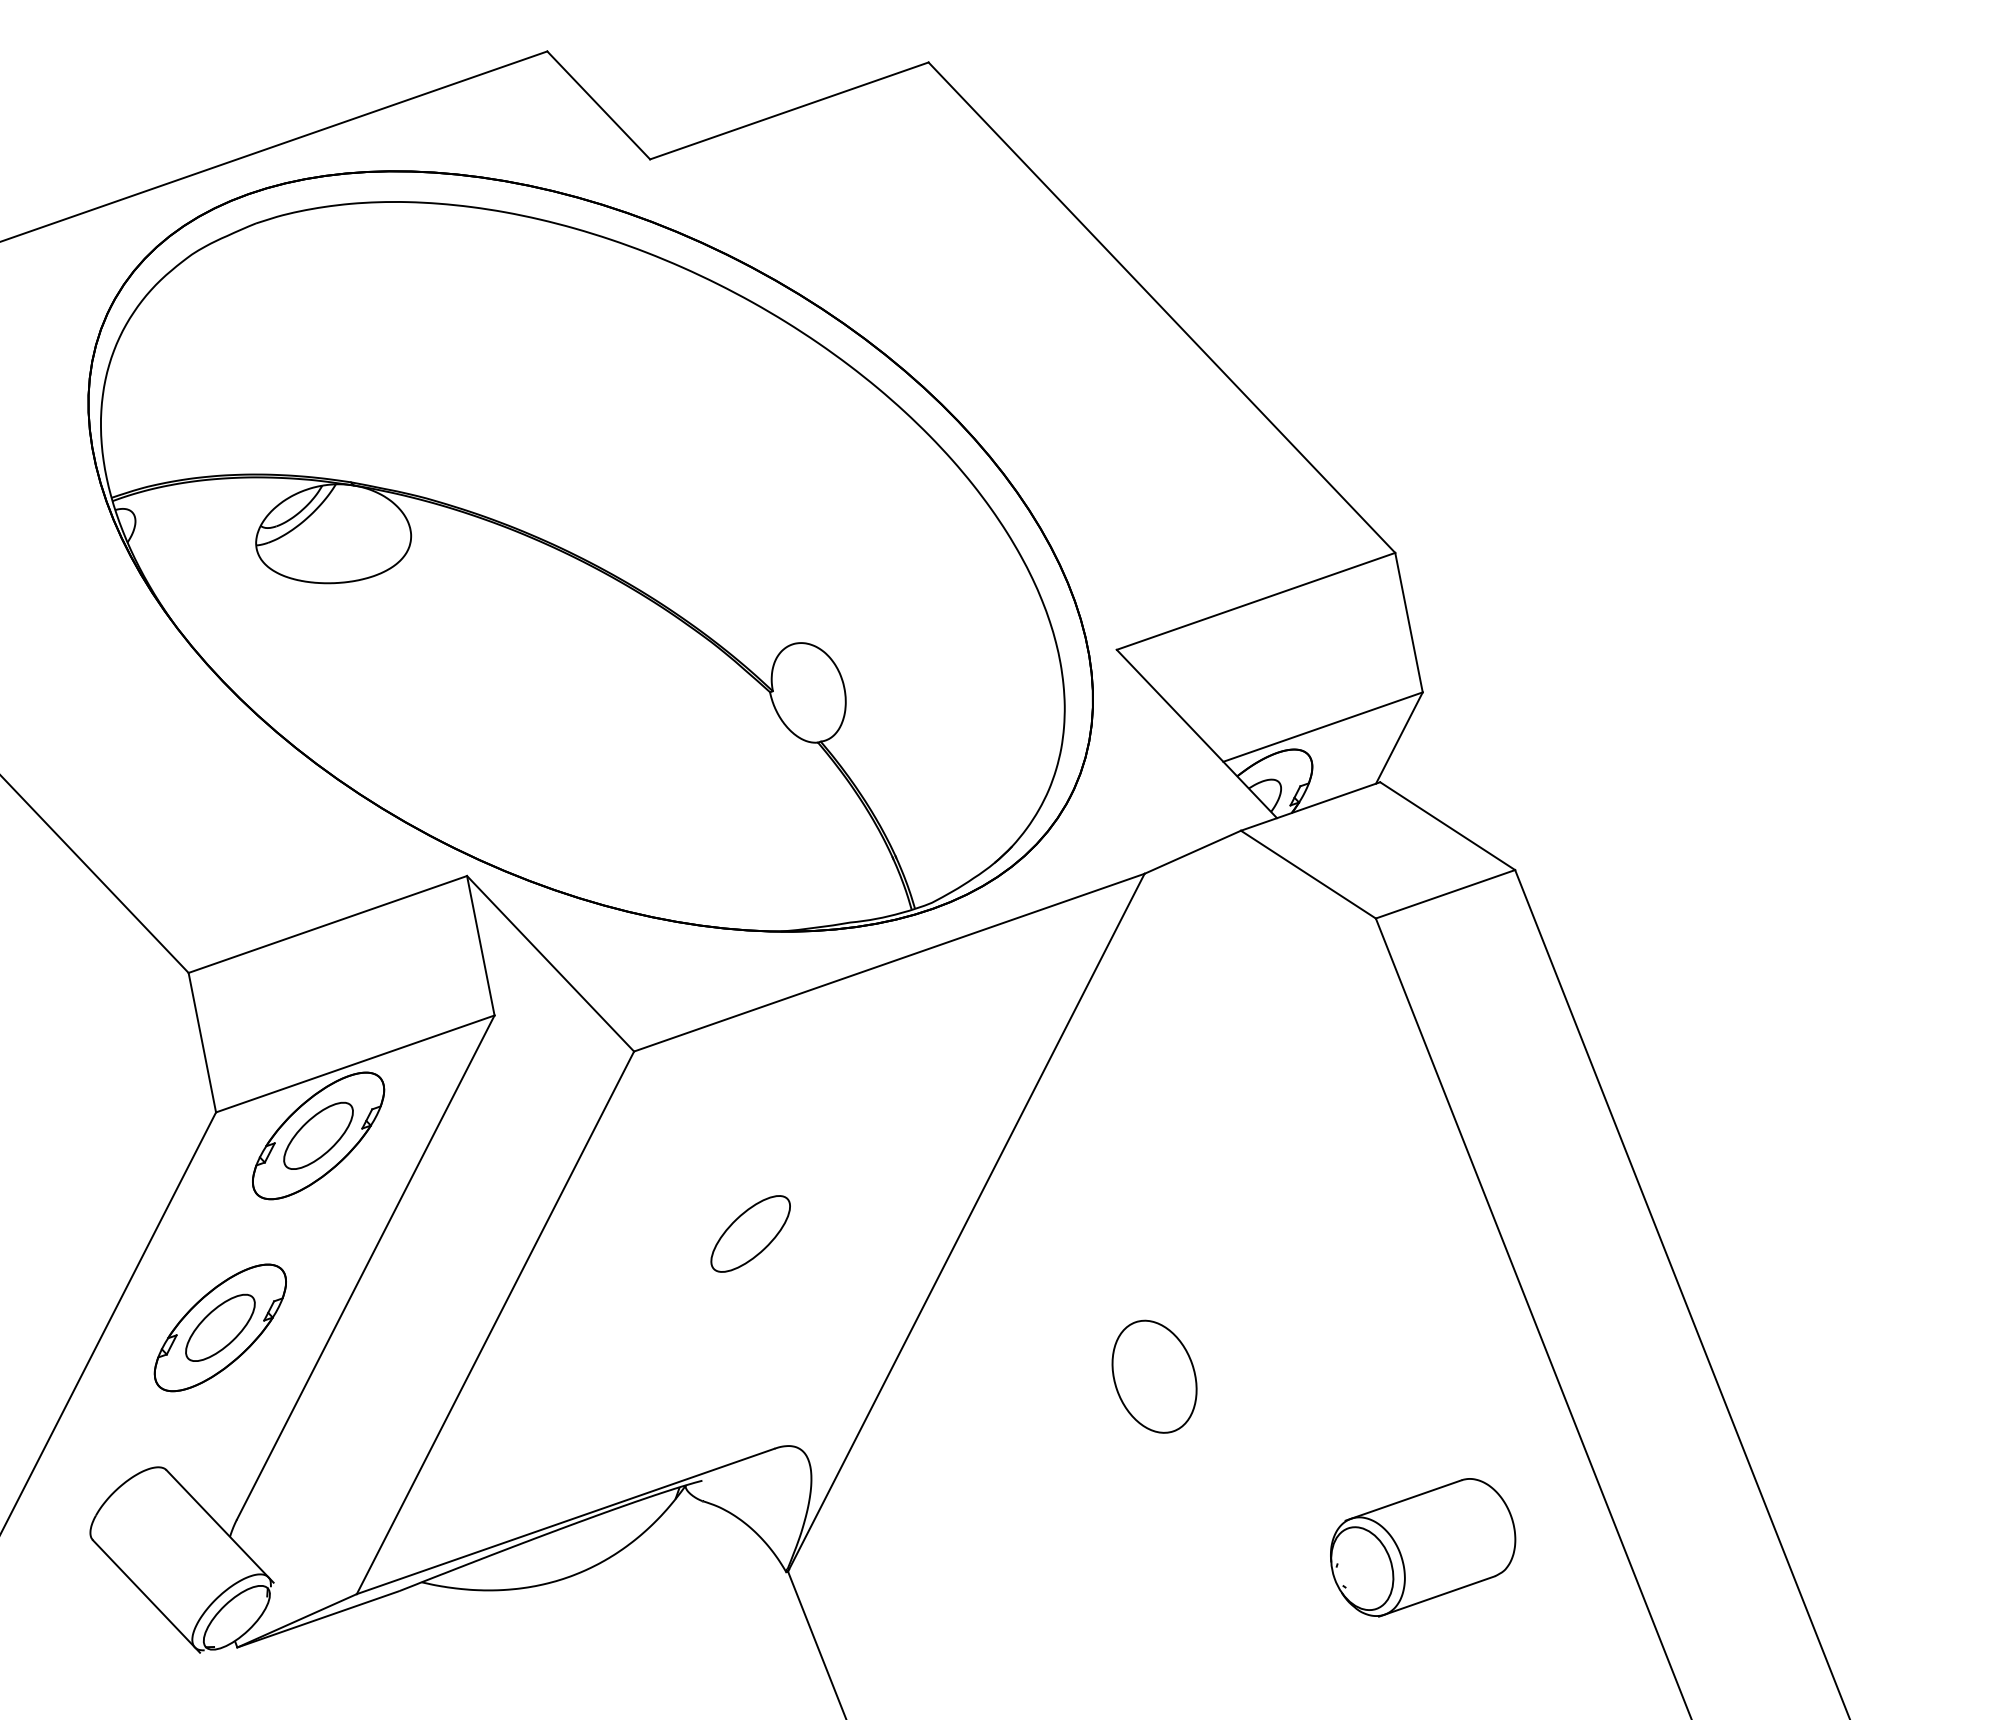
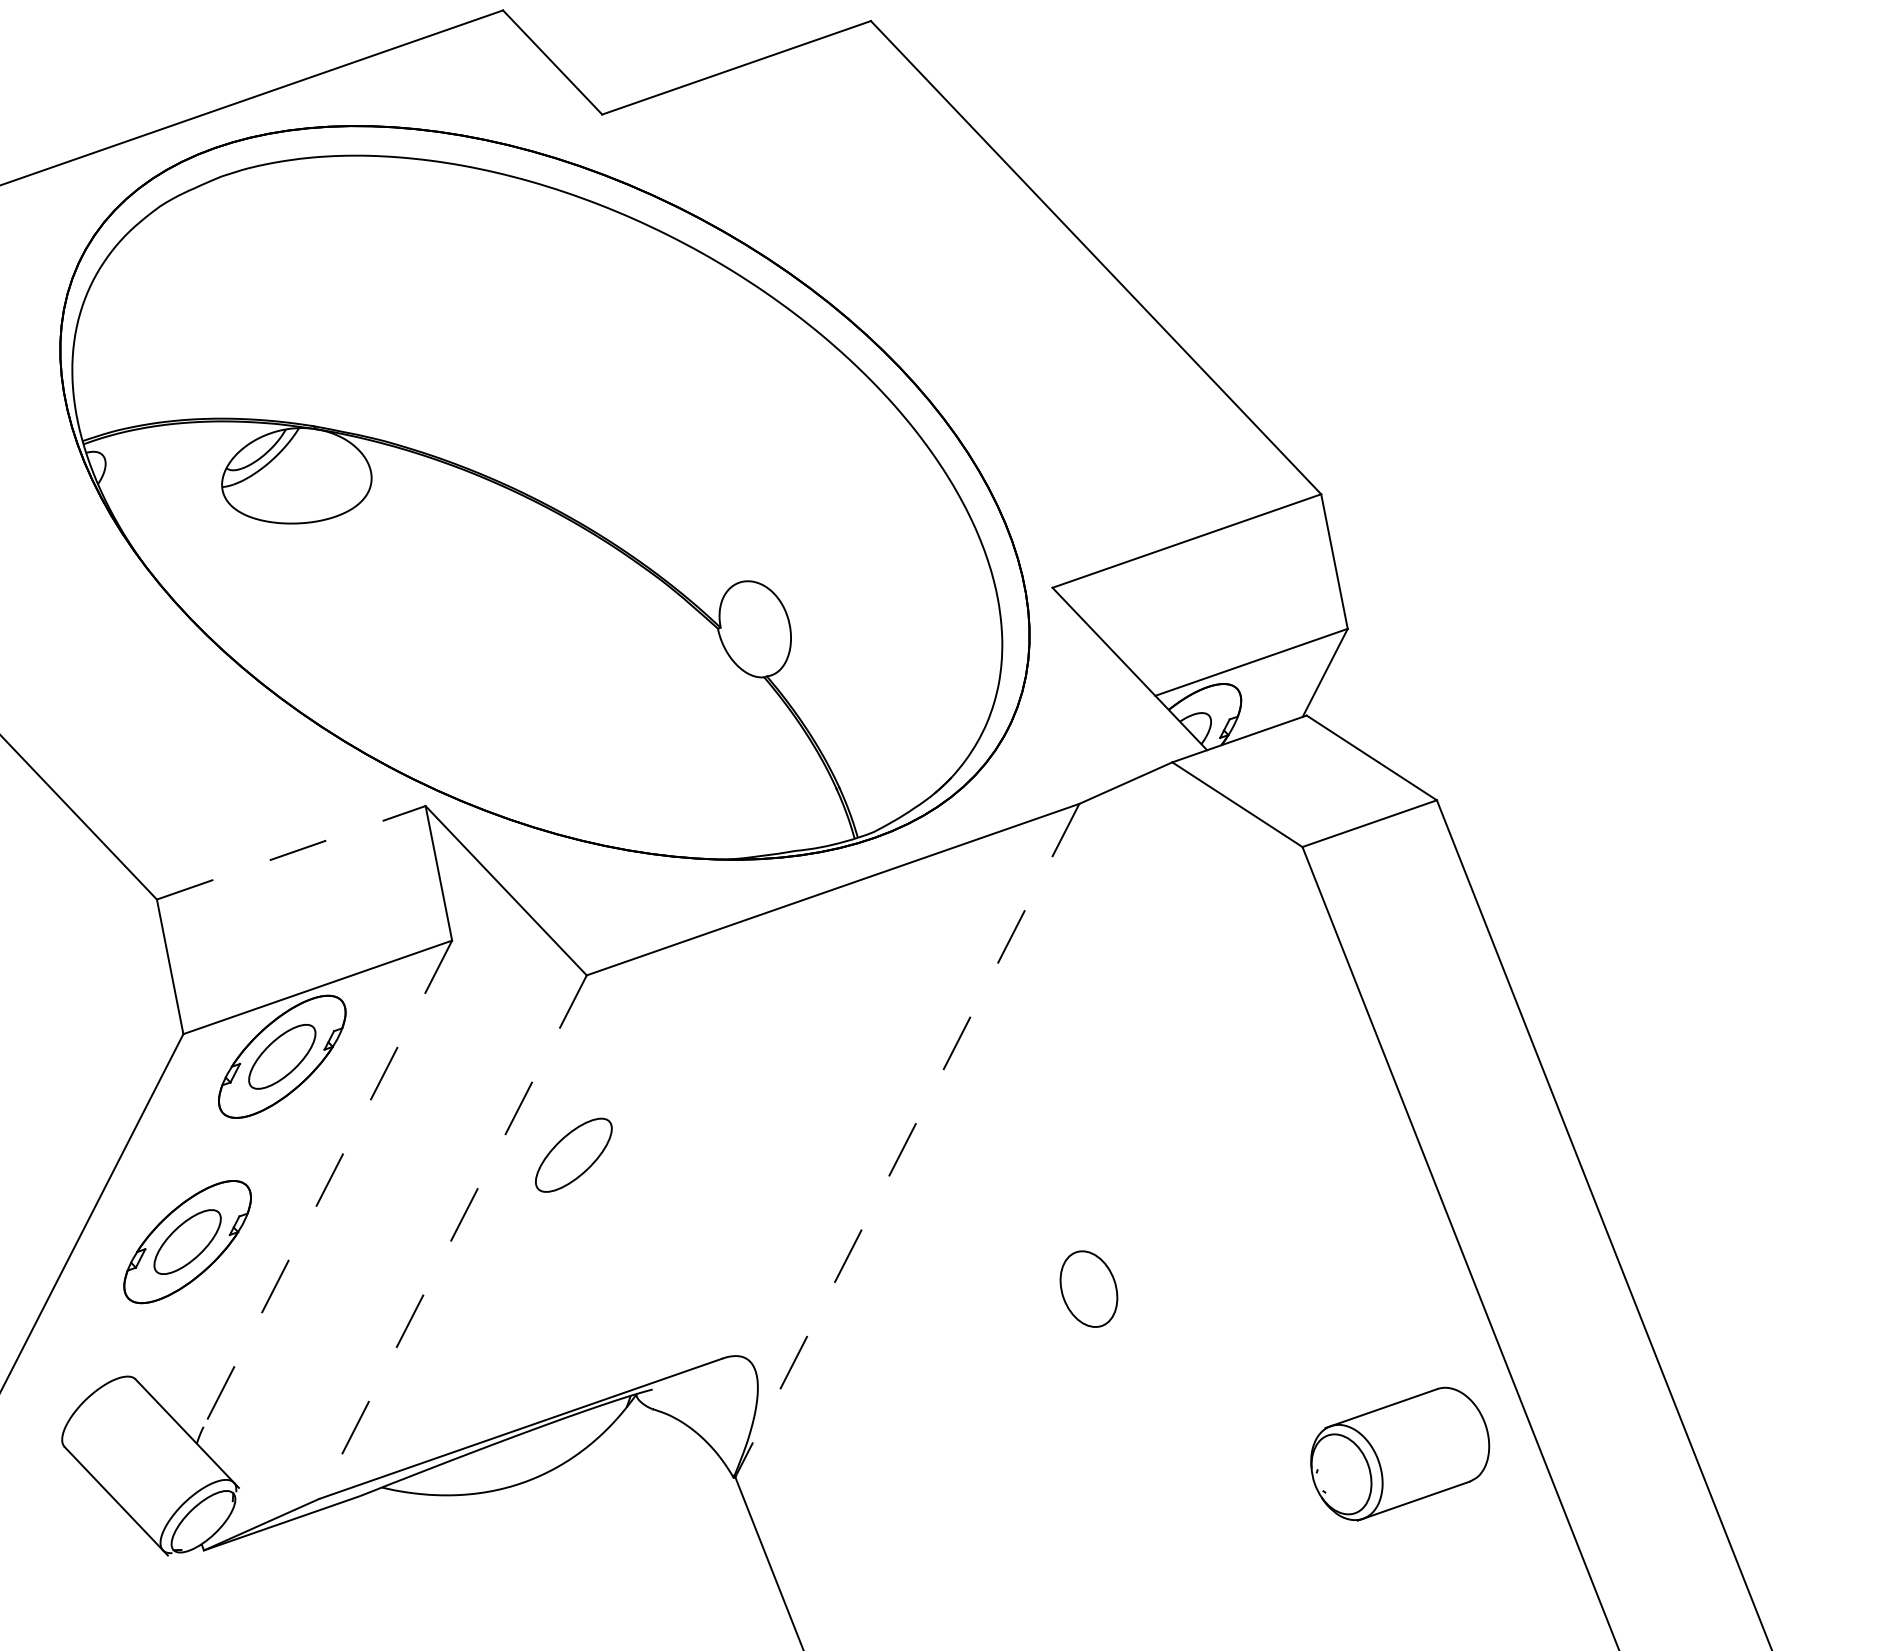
line: (328, 924) -> (291, 852), solid -> dashed
line: (966, 1221) -> (907, 1139), solid -> dashed
part: (750, 1233) -> (573, 1154), moved
line: (365, 1267) -> (327, 1183), solid -> dashed
line: (495, 1322) -> (453, 1236), solid -> dashed
part: (1154, 1376) -> (1088, 1288), size x0.7
part: (1423, 1547) -> (1400, 1453), moved

